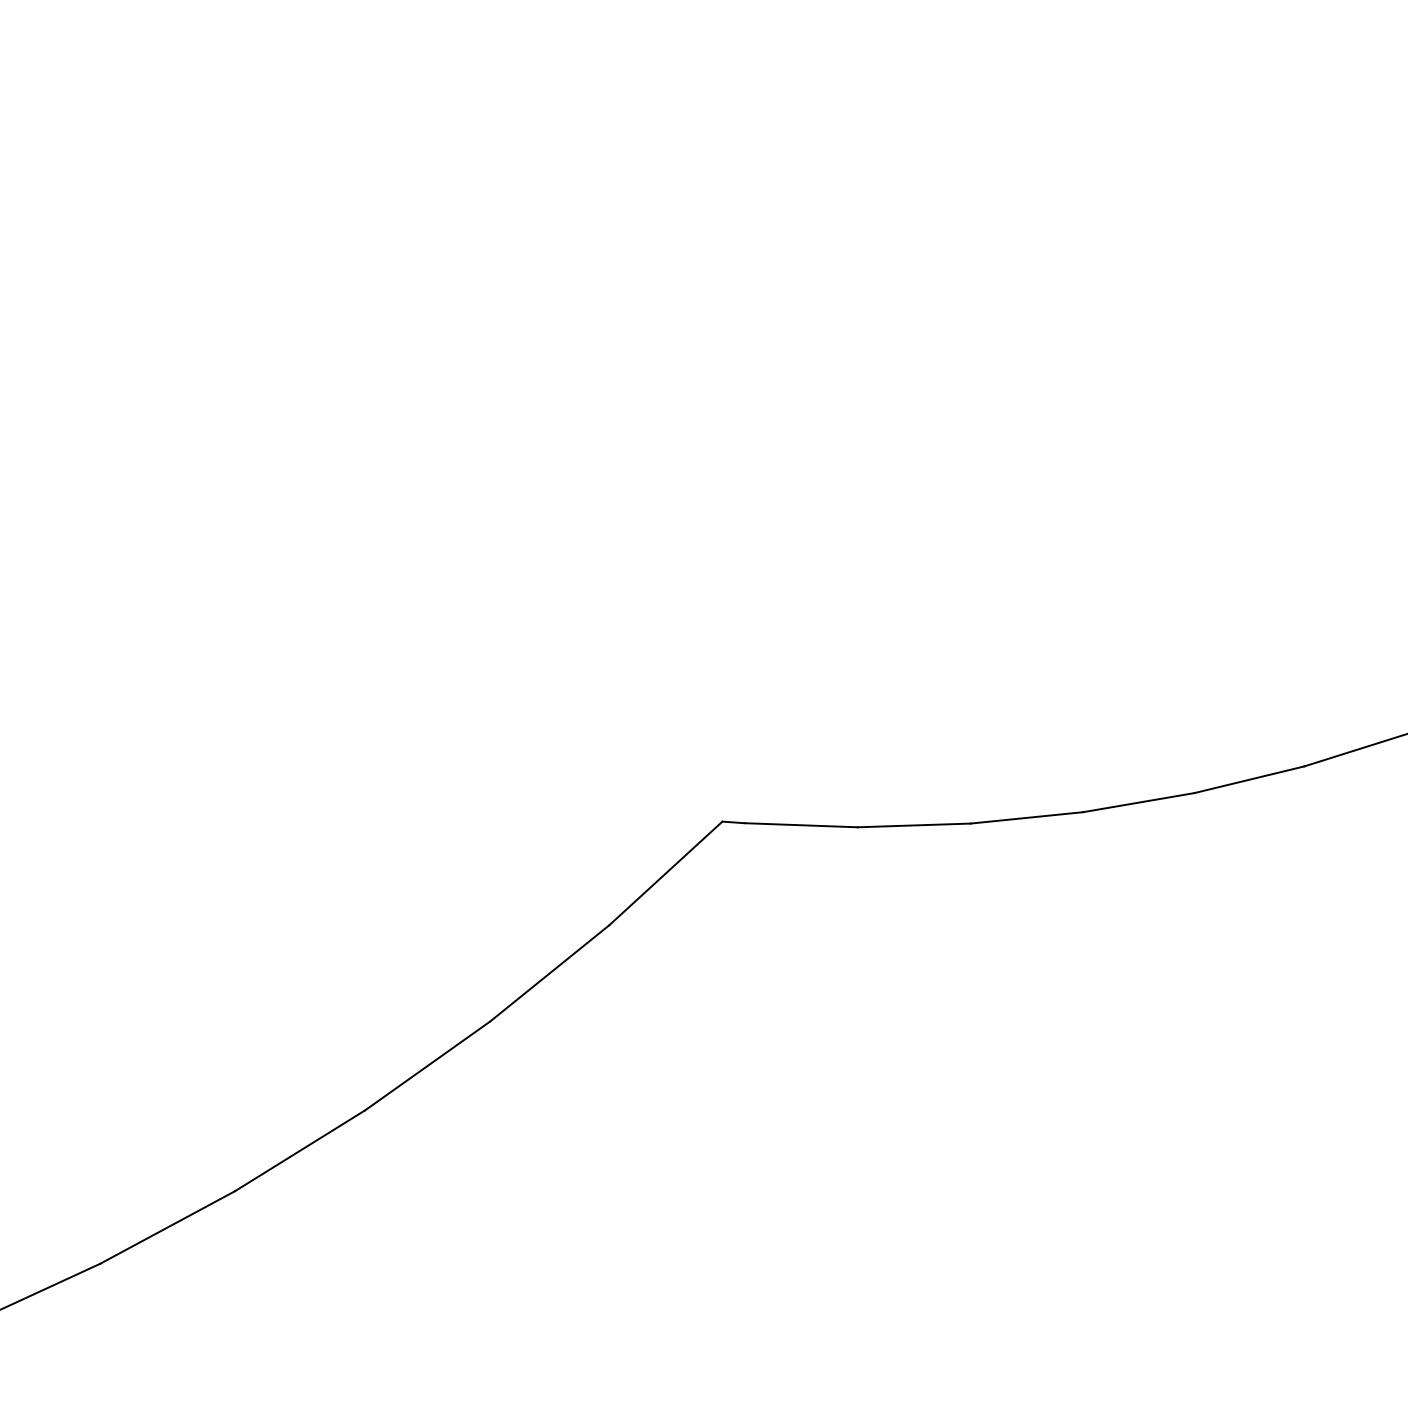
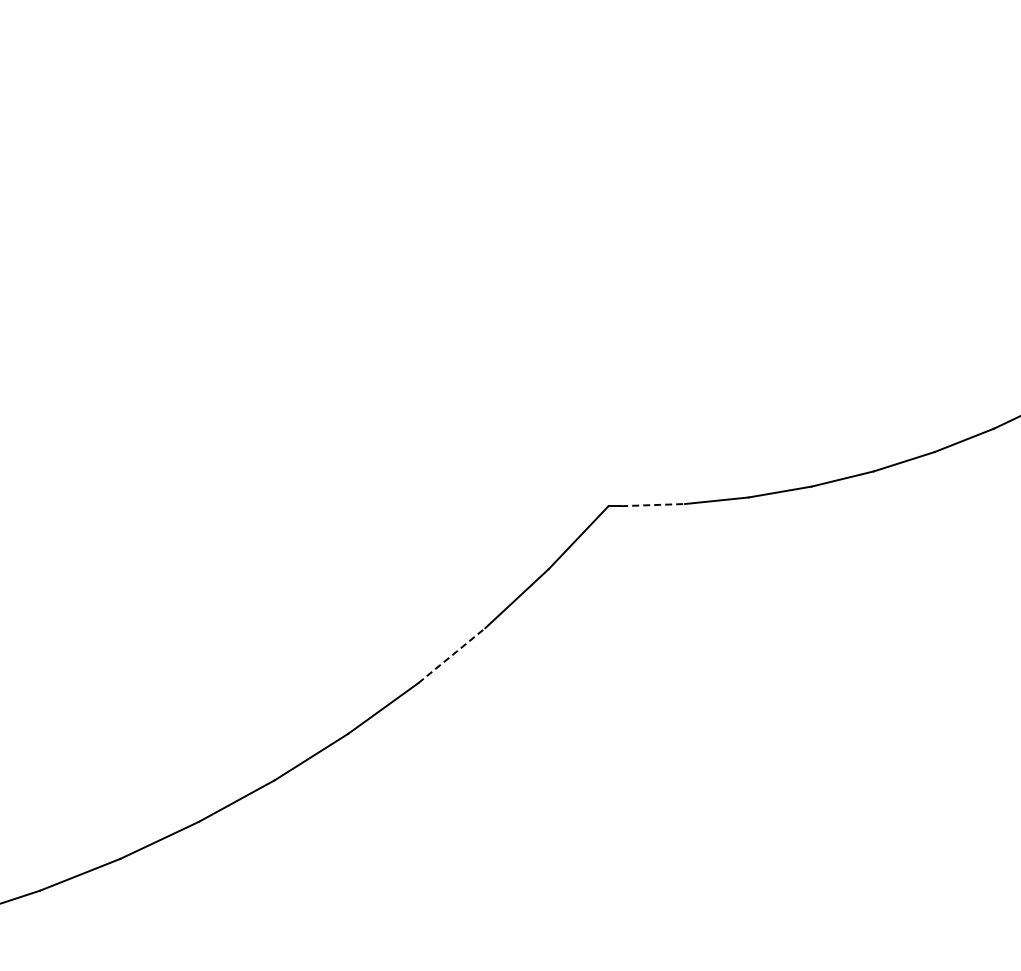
line: (801, 826) -> (653, 505), solid -> dashed
line: (428, 1065) -> (452, 655), solid -> dashed

